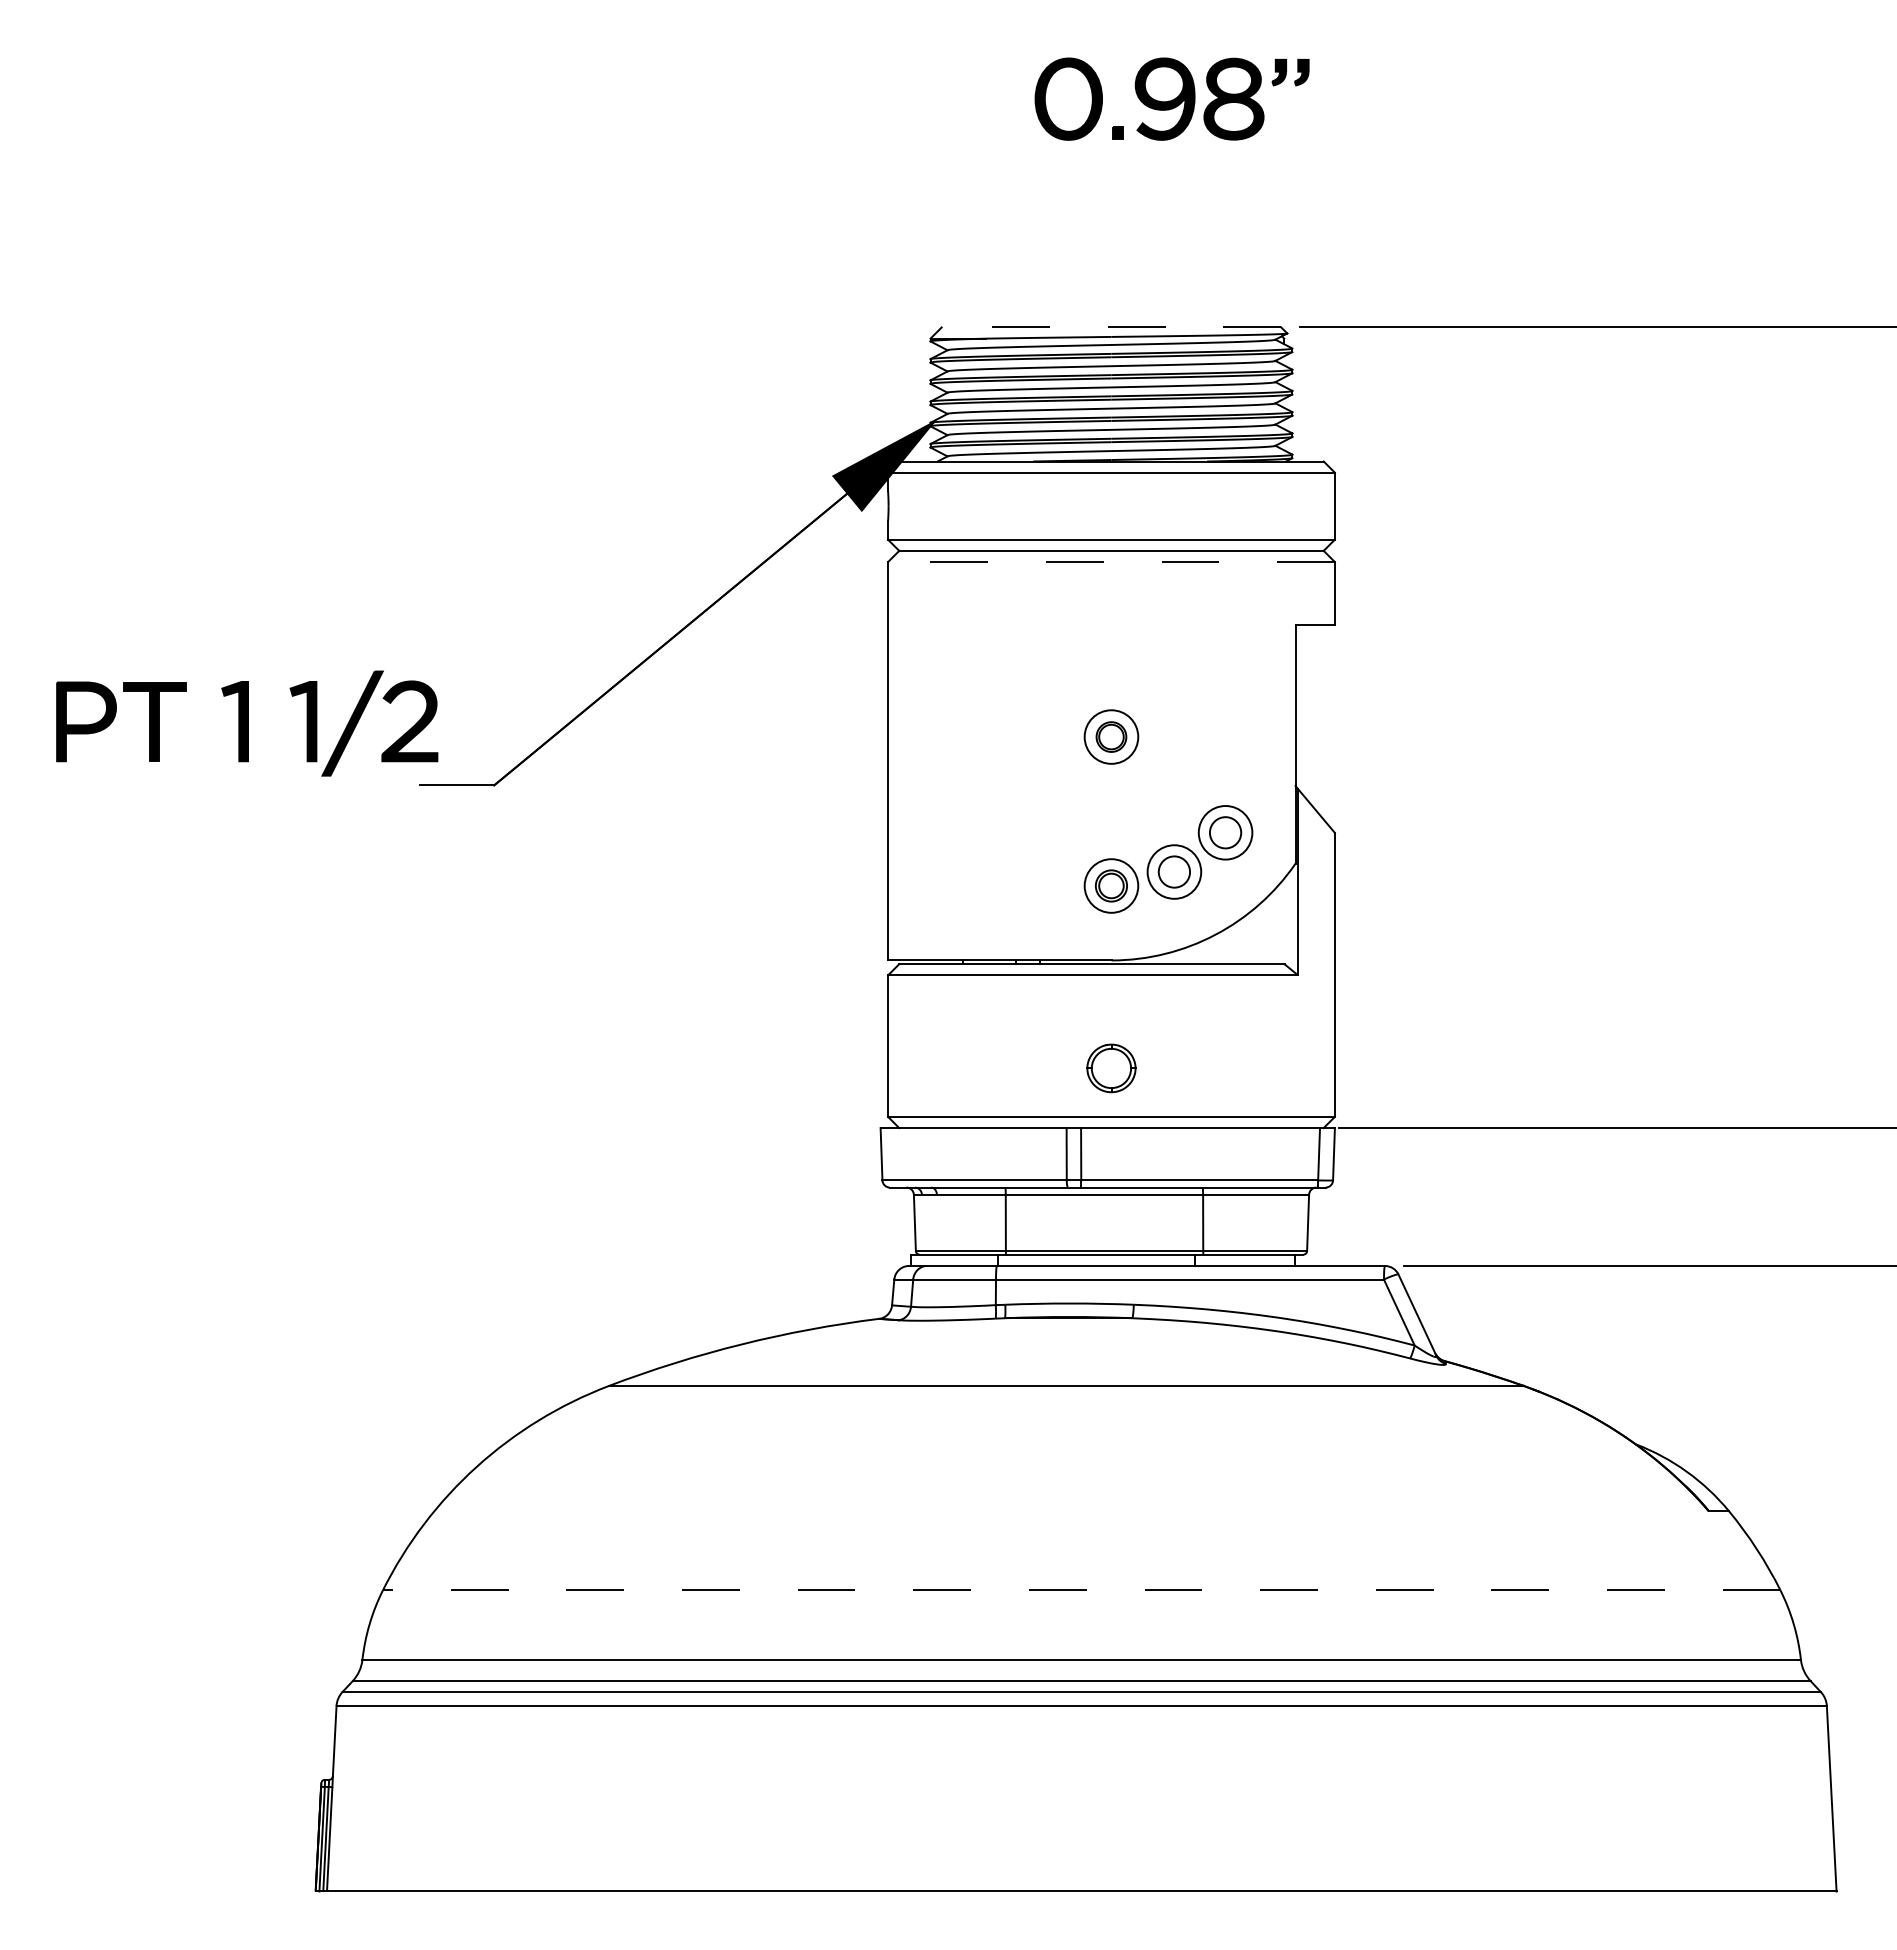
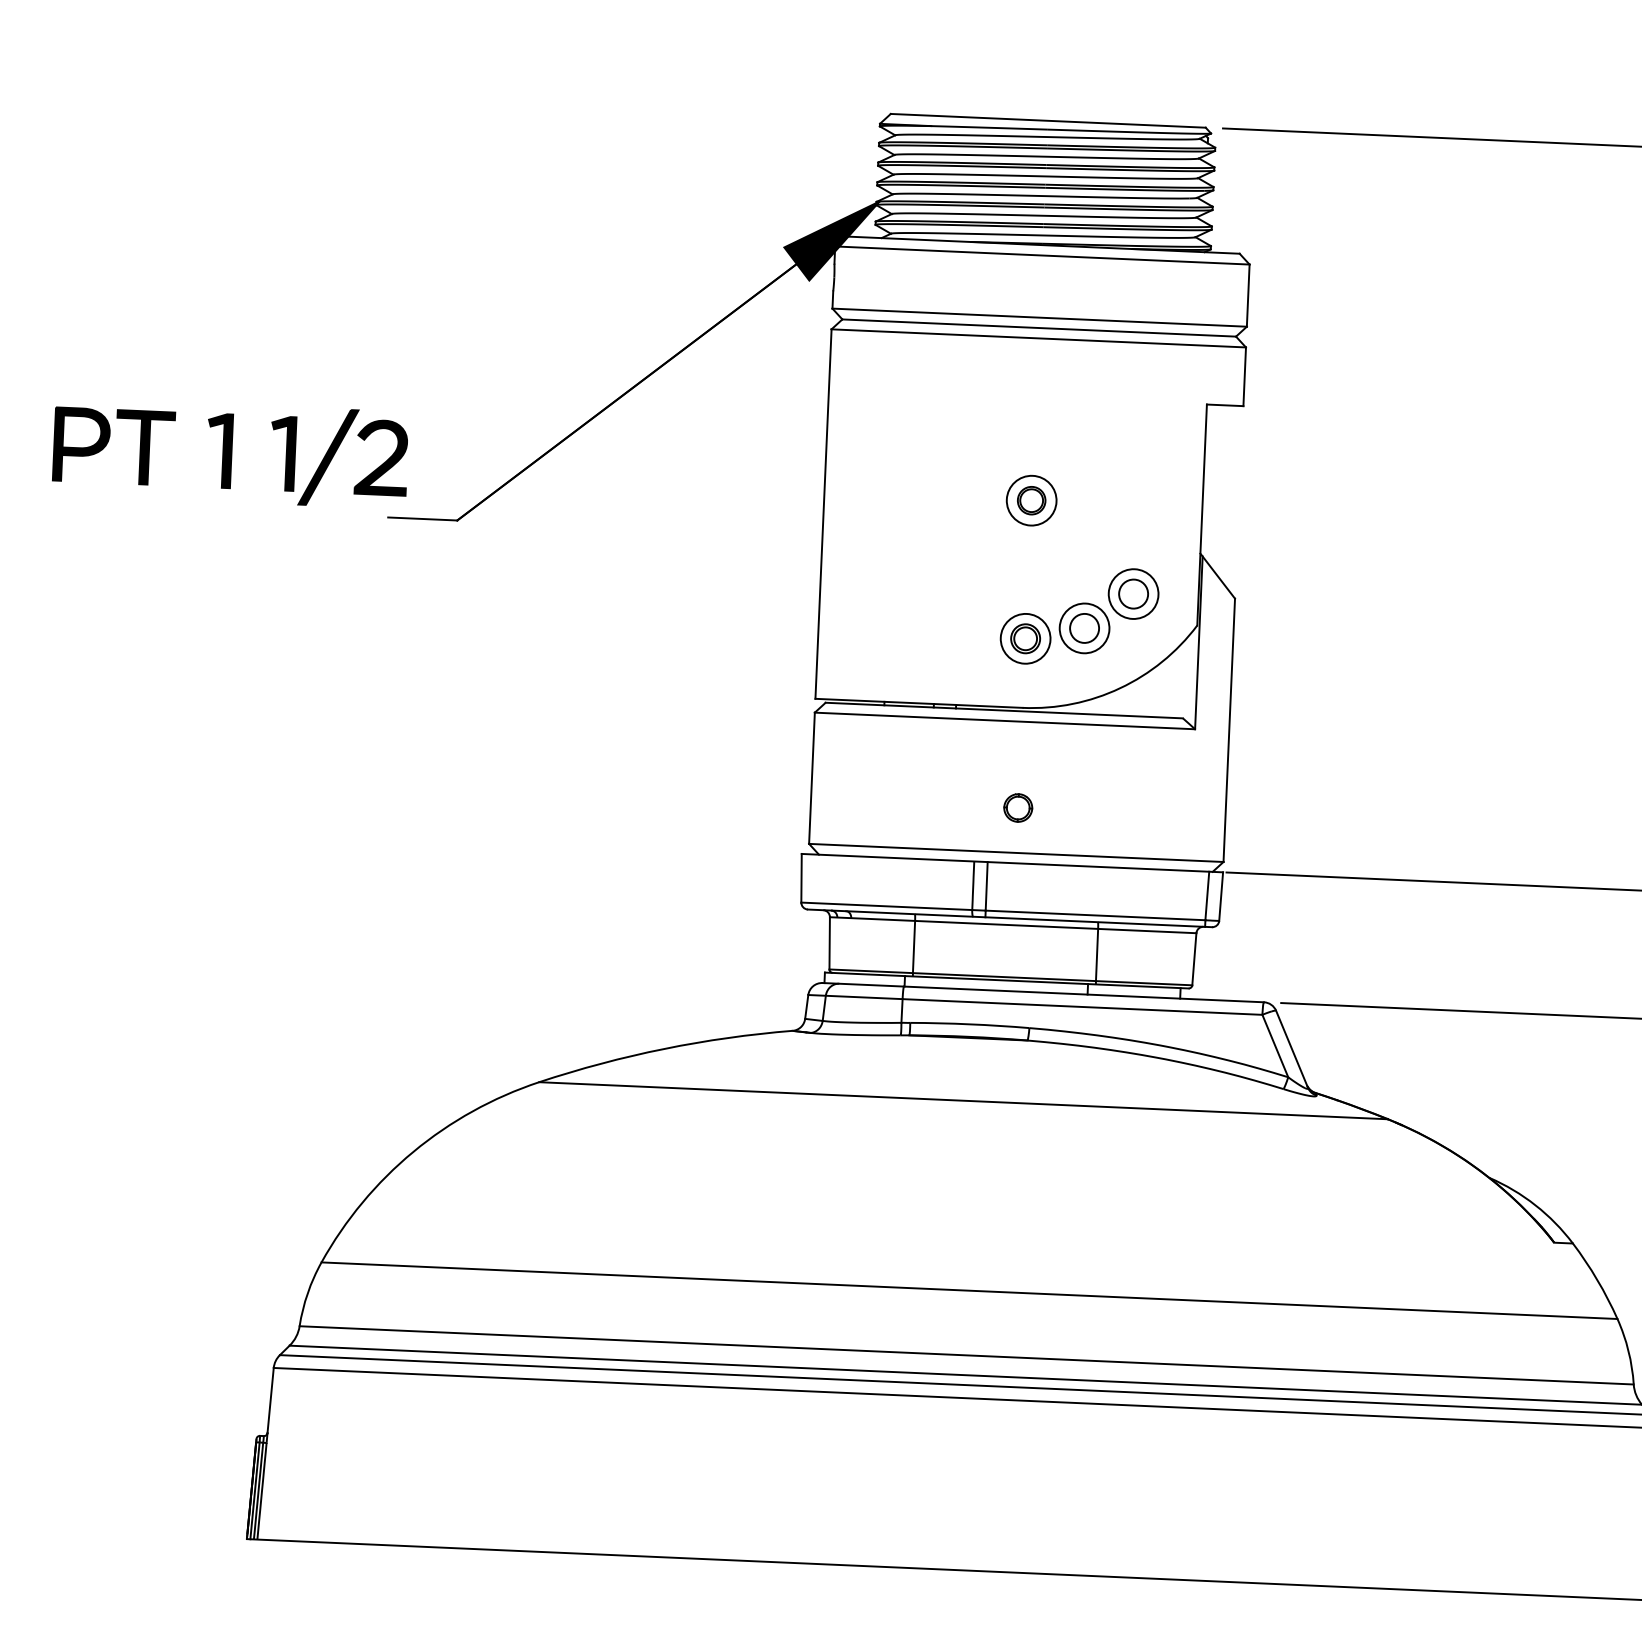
line: (1111, 327) -> (1048, 120), dashed -> solid
line: (1111, 562) -> (1038, 338), dashed -> solid
part: (1111, 1068) -> (1018, 808), size x0.62
line: (1081, 1590) -> (969, 1290), dashed -> solid

